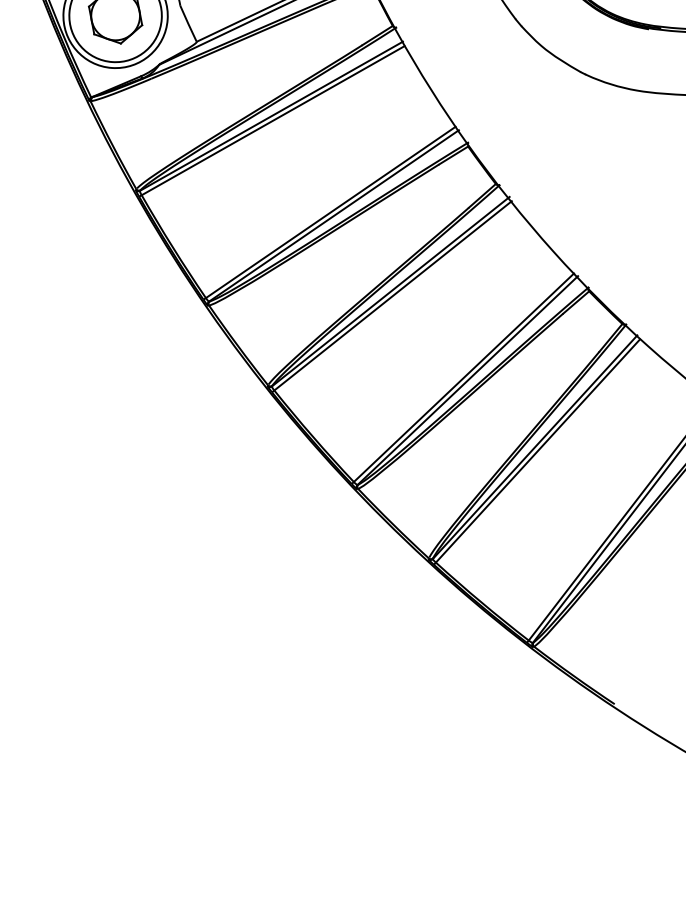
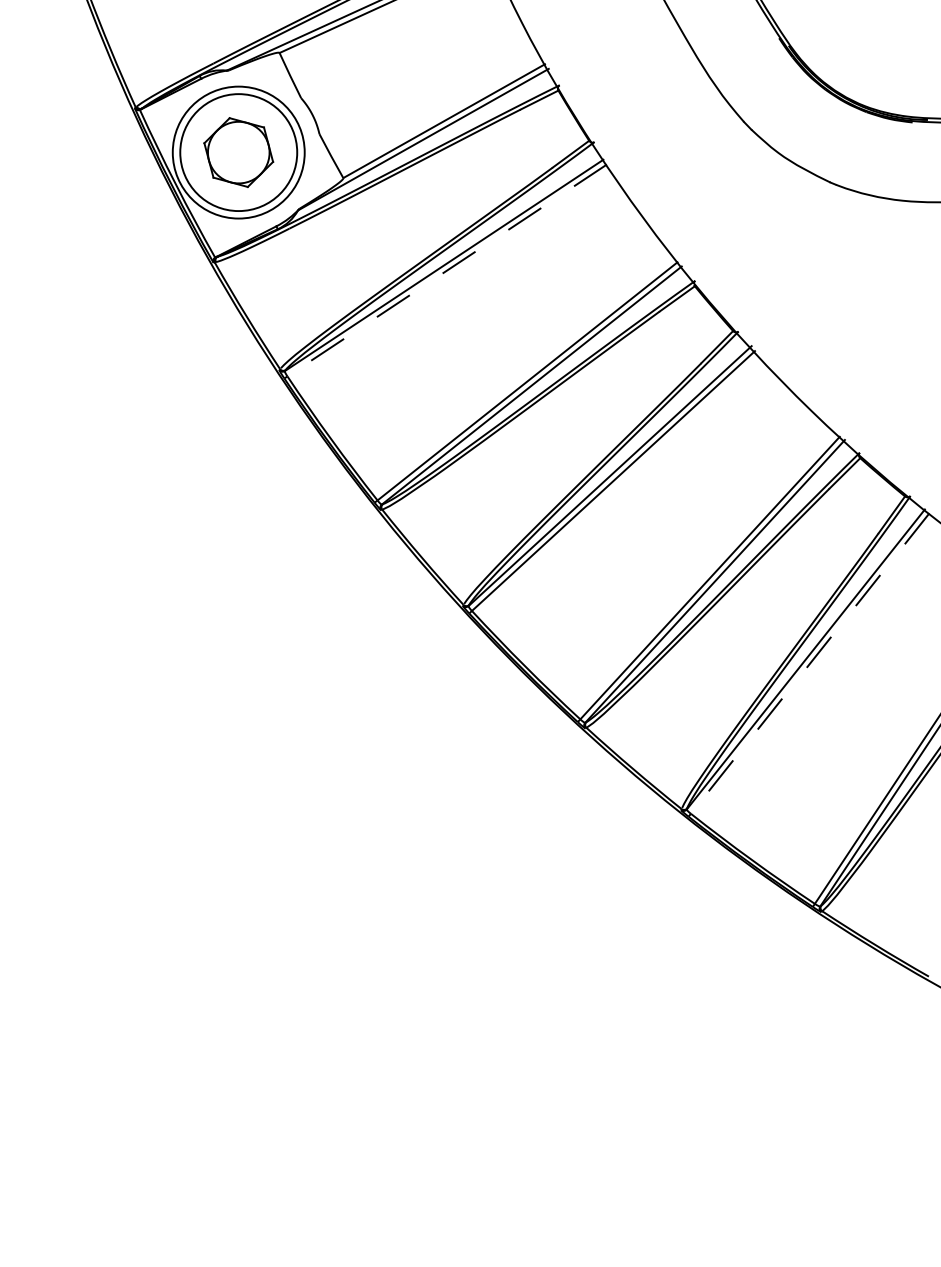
line: (273, 120) -> (447, 270), solid -> dashed
line: (538, 450) -> (810, 663), solid -> dashed

